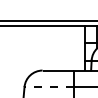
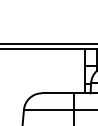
line: (48, 86) -> (47, 109), dashed -> solid

